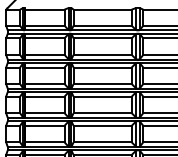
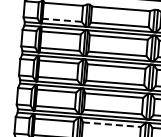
line: (44, 25) -> (61, 20), solid -> dashed
line: (103, 125) -> (112, 124), solid -> dashed

